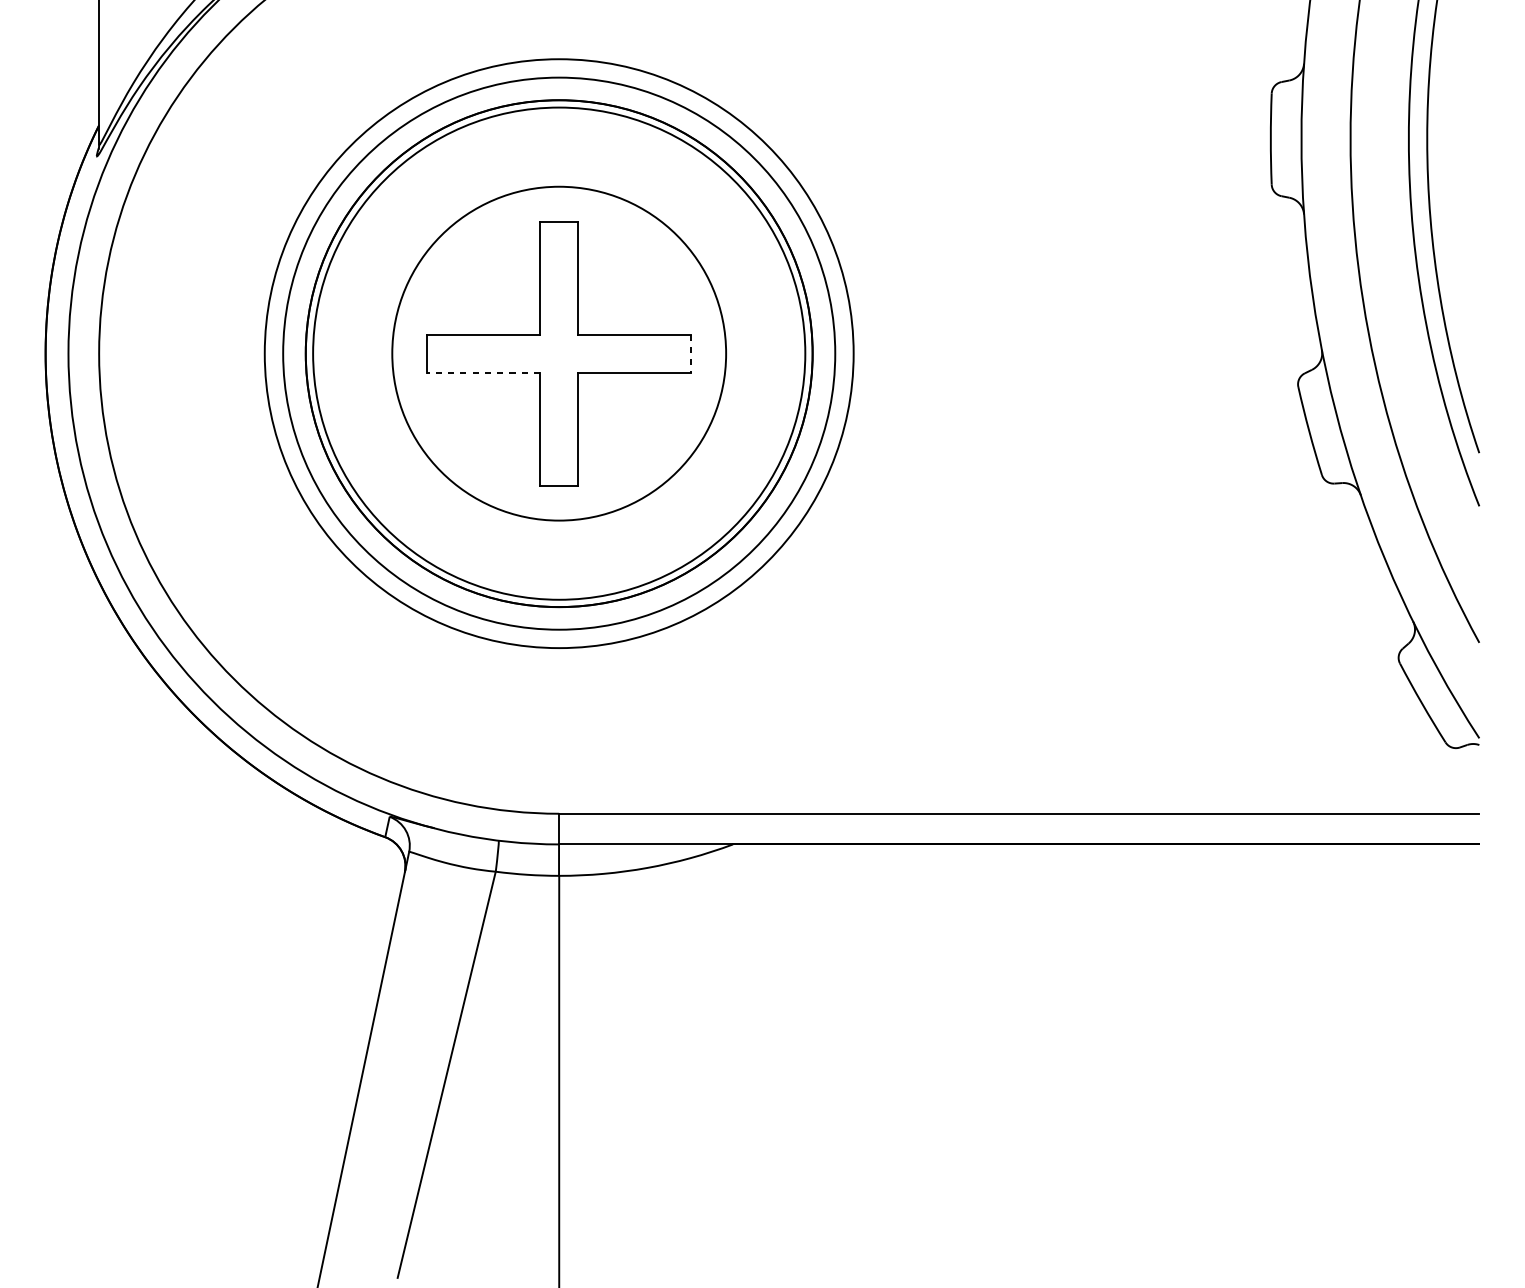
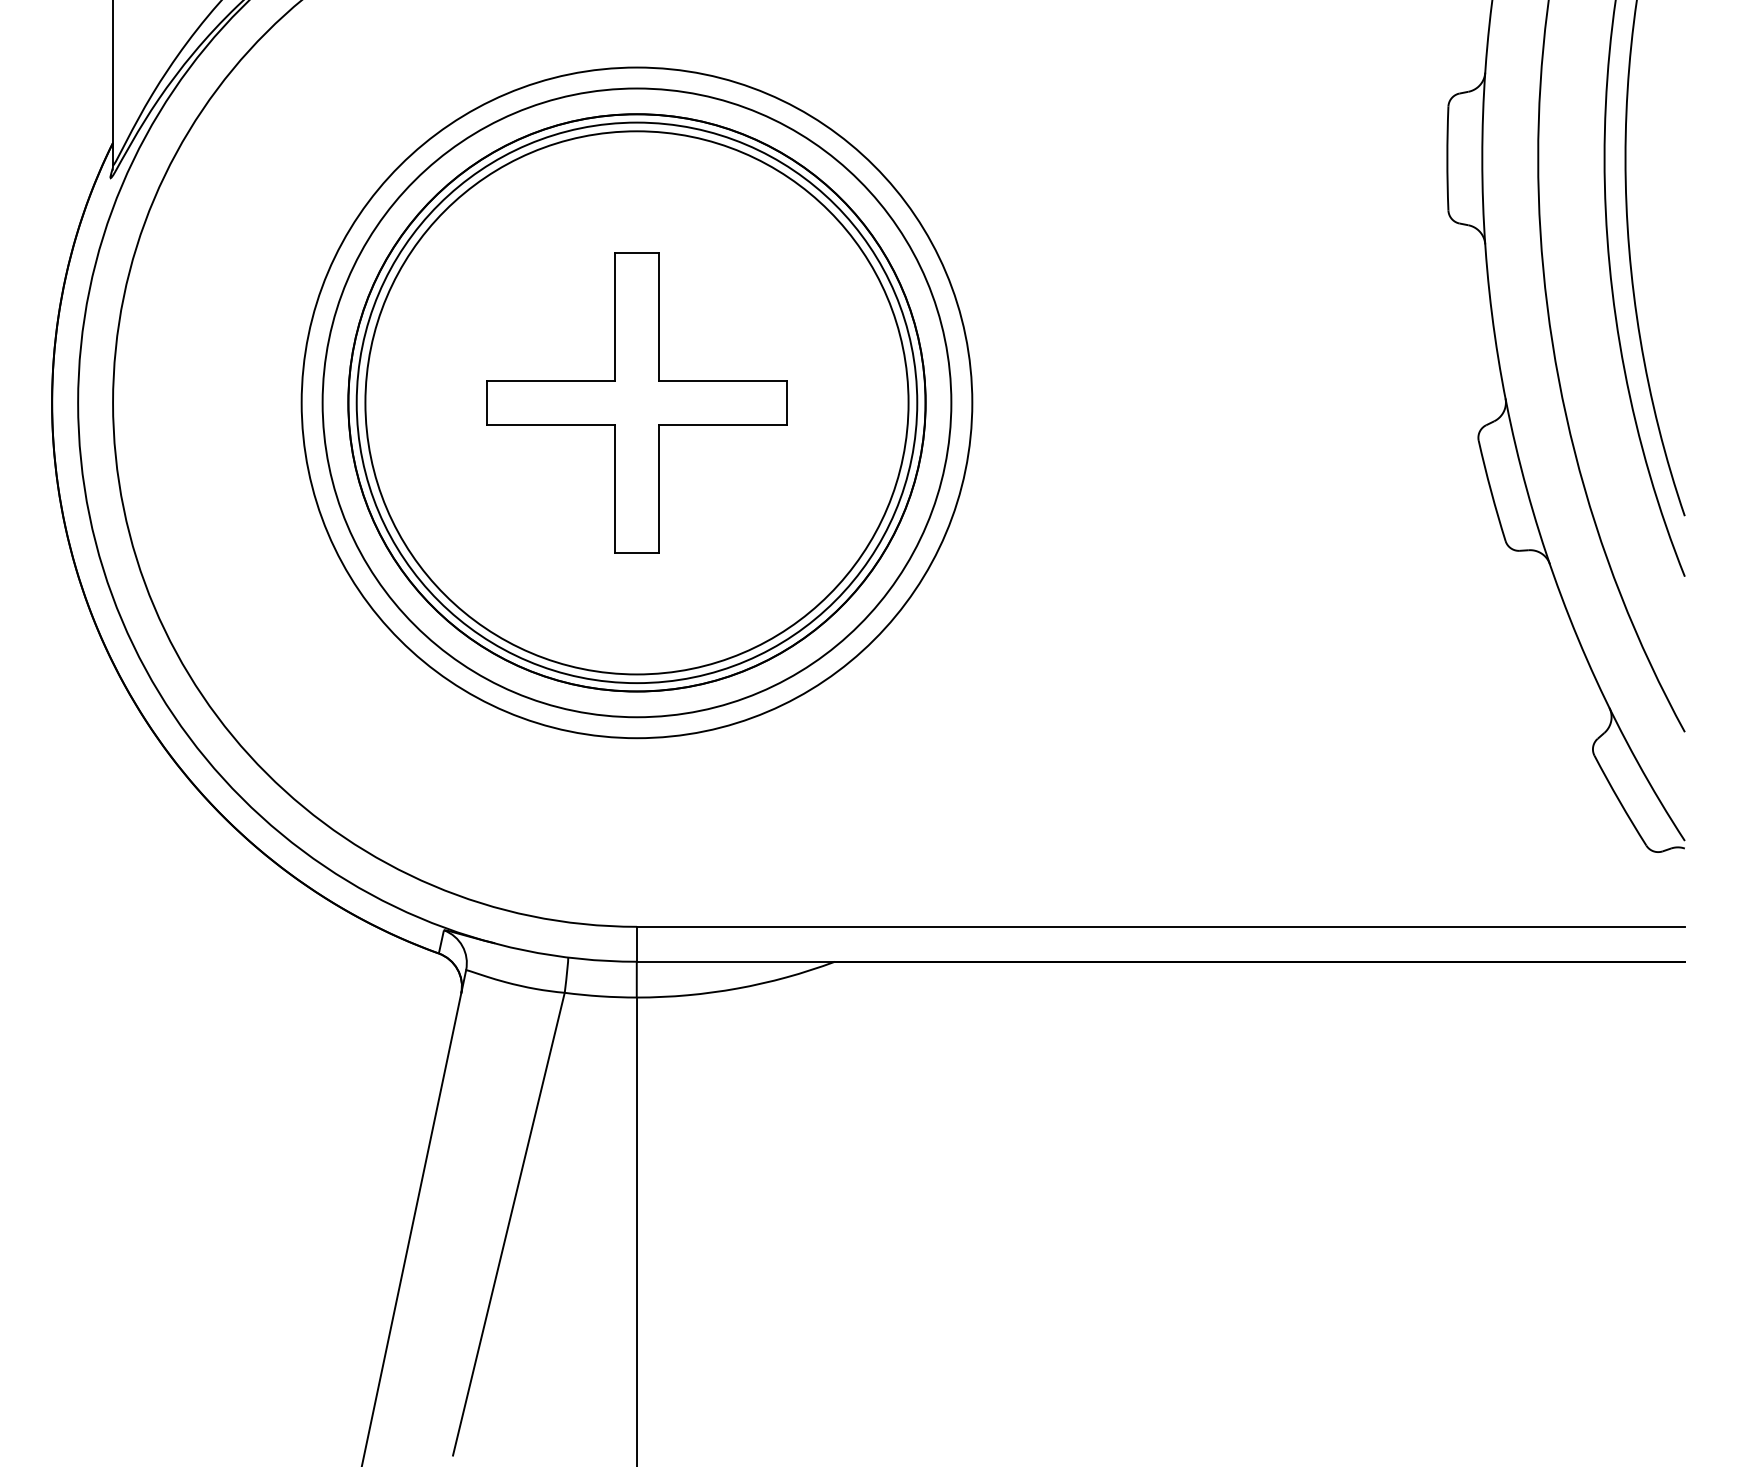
circle: (558, 353) -> (636, 402), size x1.43
line: (691, 353) -> (787, 402), dashed -> solid
line: (483, 372) -> (550, 424), dashed -> solid

